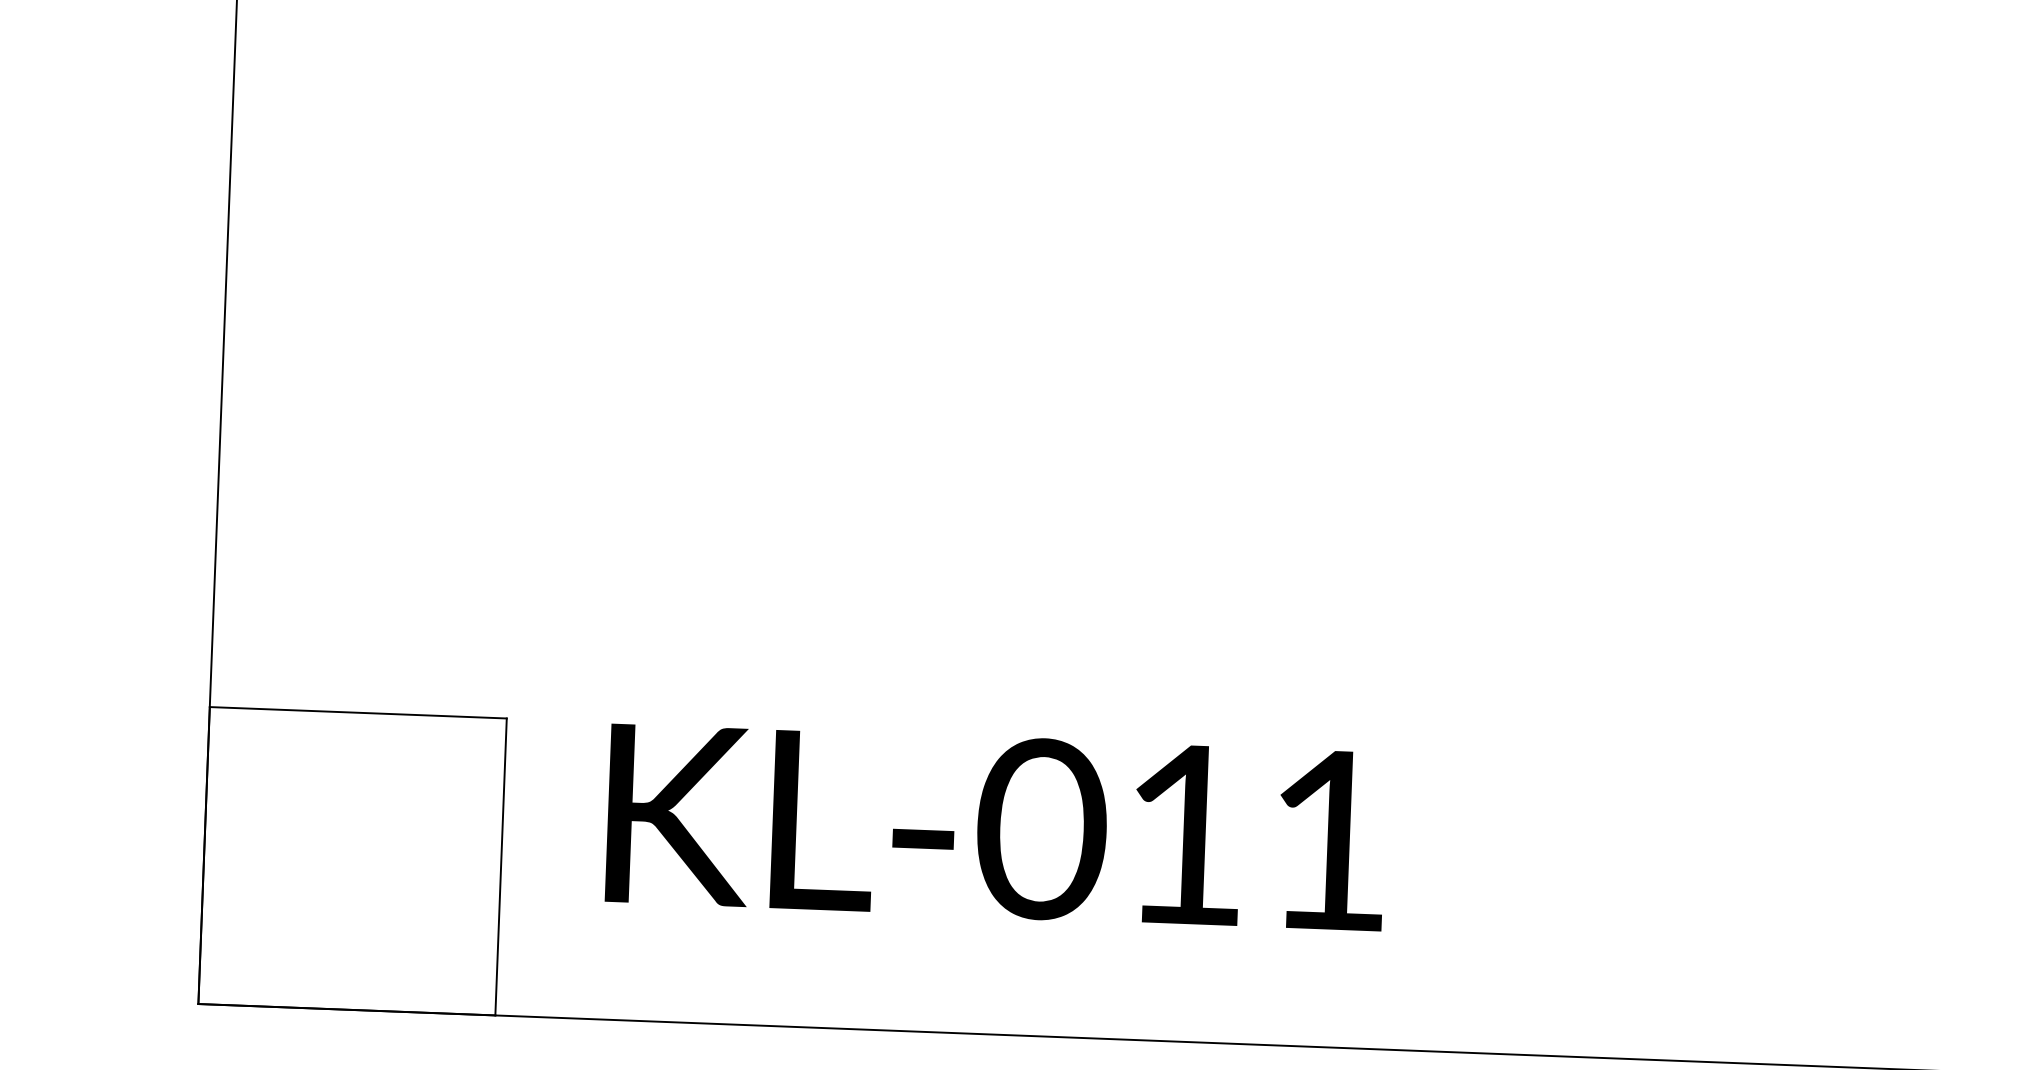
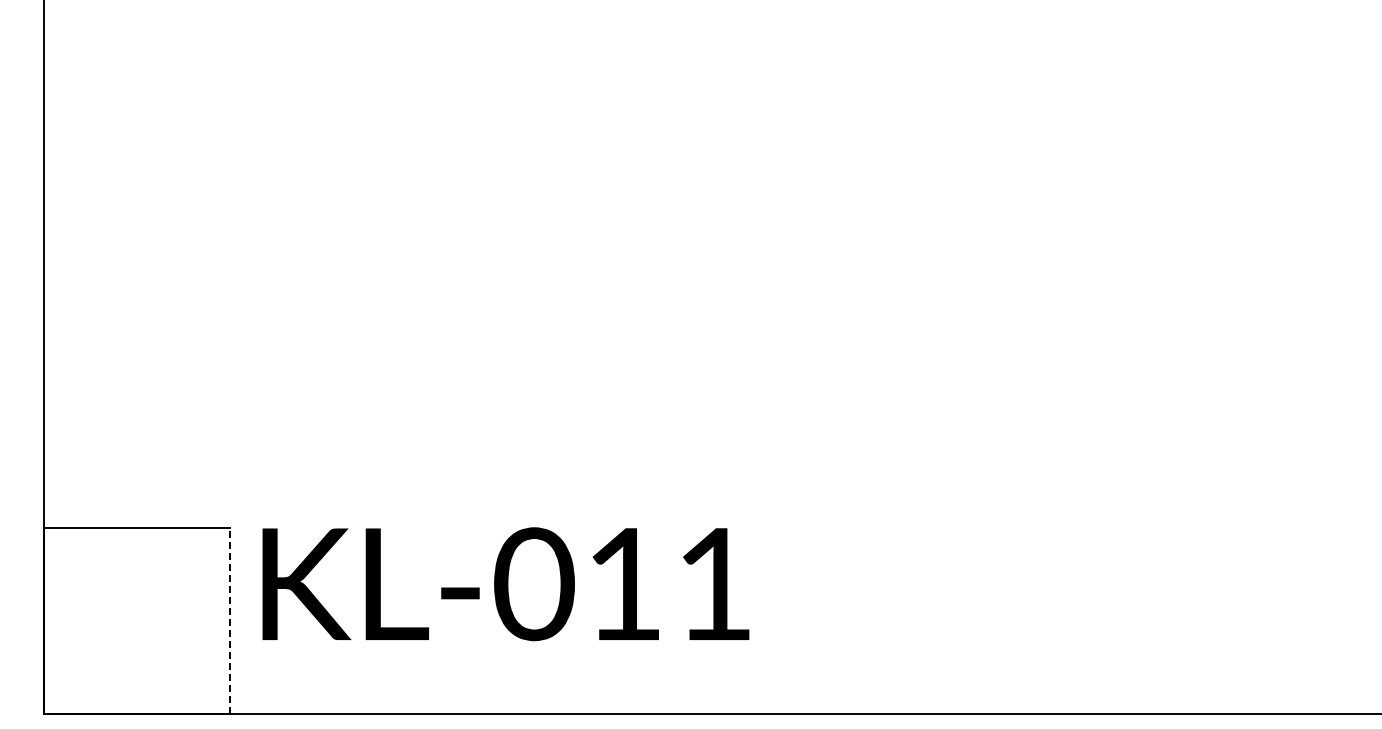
text: (995, 827) -> (505, 584), moved
line: (500, 866) -> (229, 620), solid -> dashed

